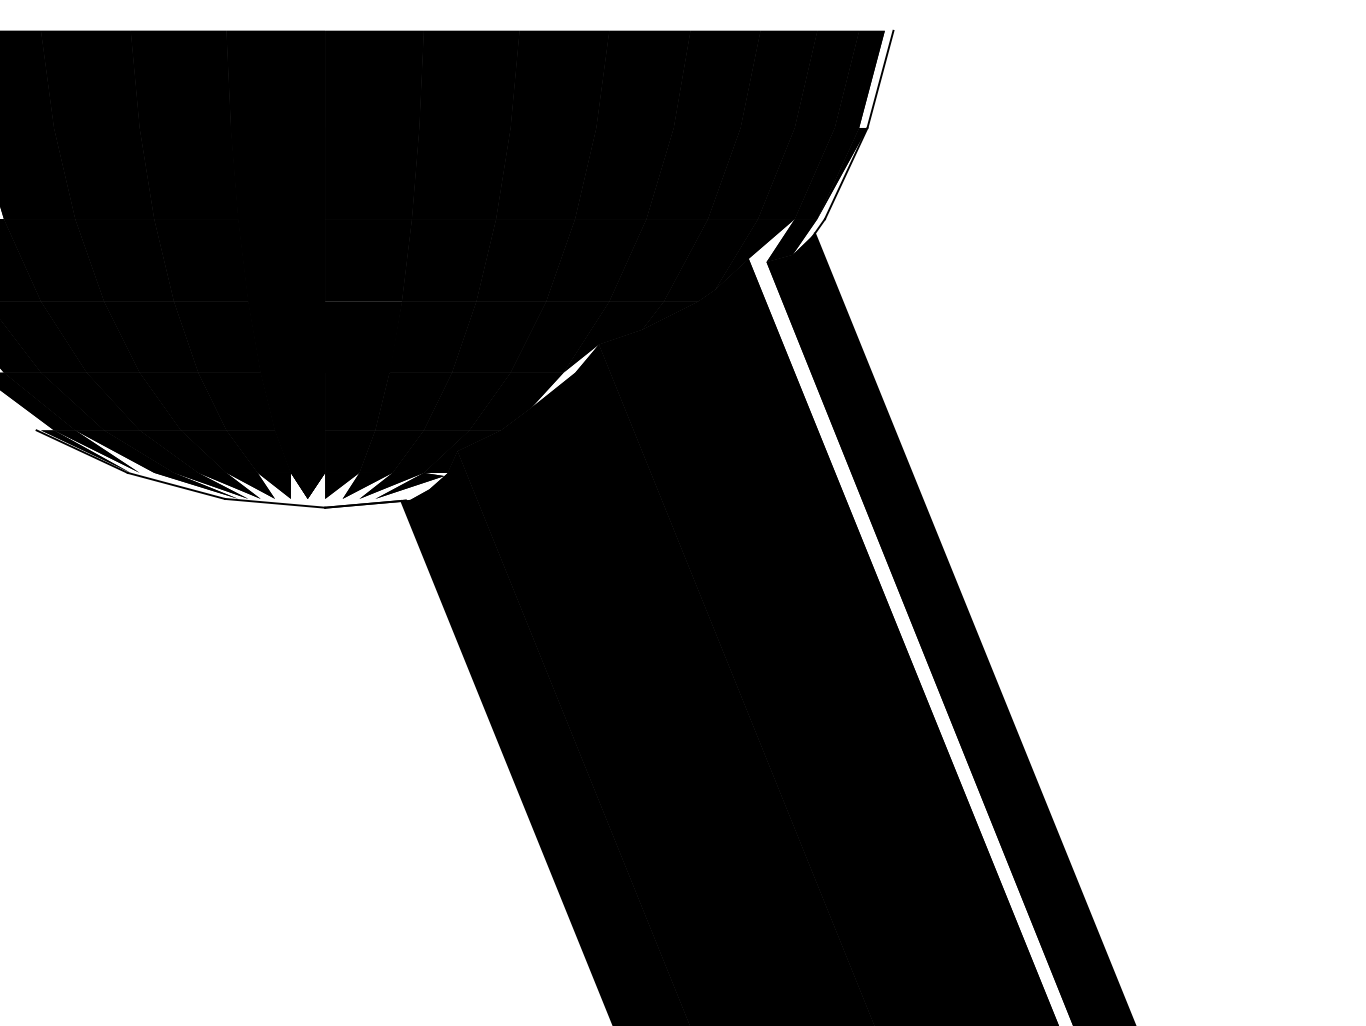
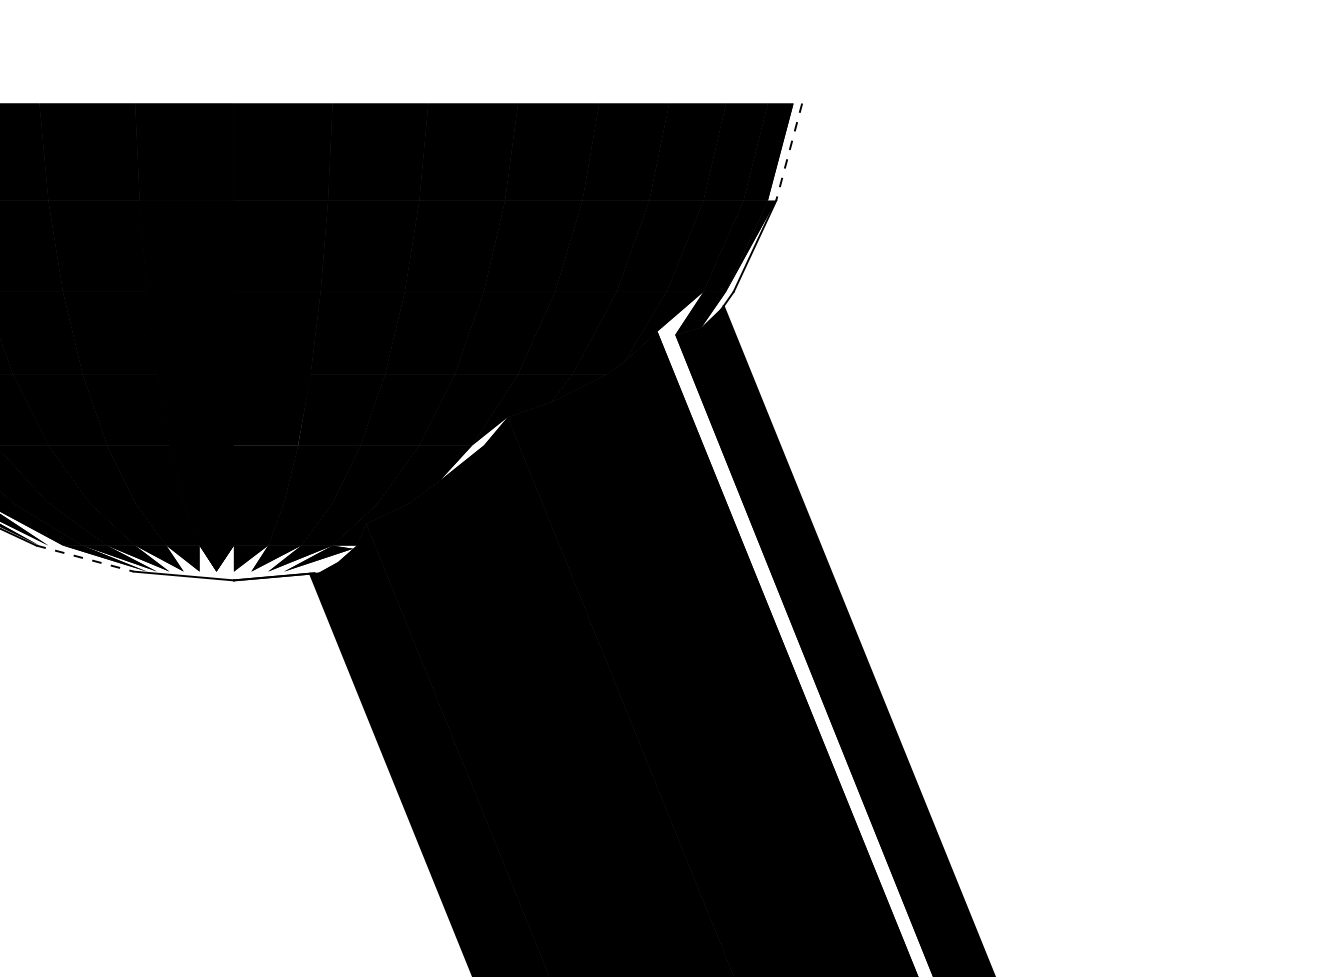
line: (880, 79) -> (789, 152), solid -> dashed
line: (176, 486) -> (85, 559), solid -> dashed

